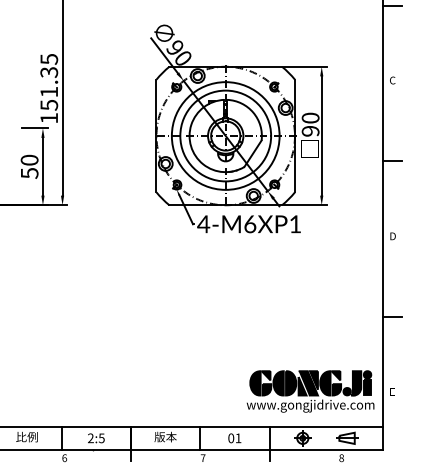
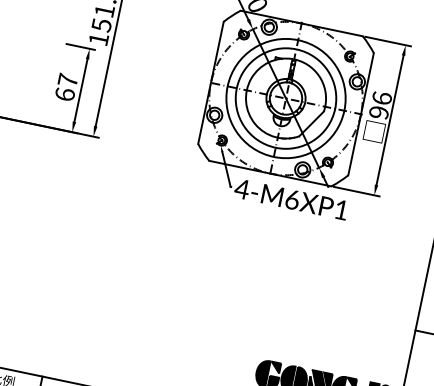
text: (310, 117) -> (382, 97), 90 -> 96
text: (29, 166) -> (66, 87), 50 -> 67

